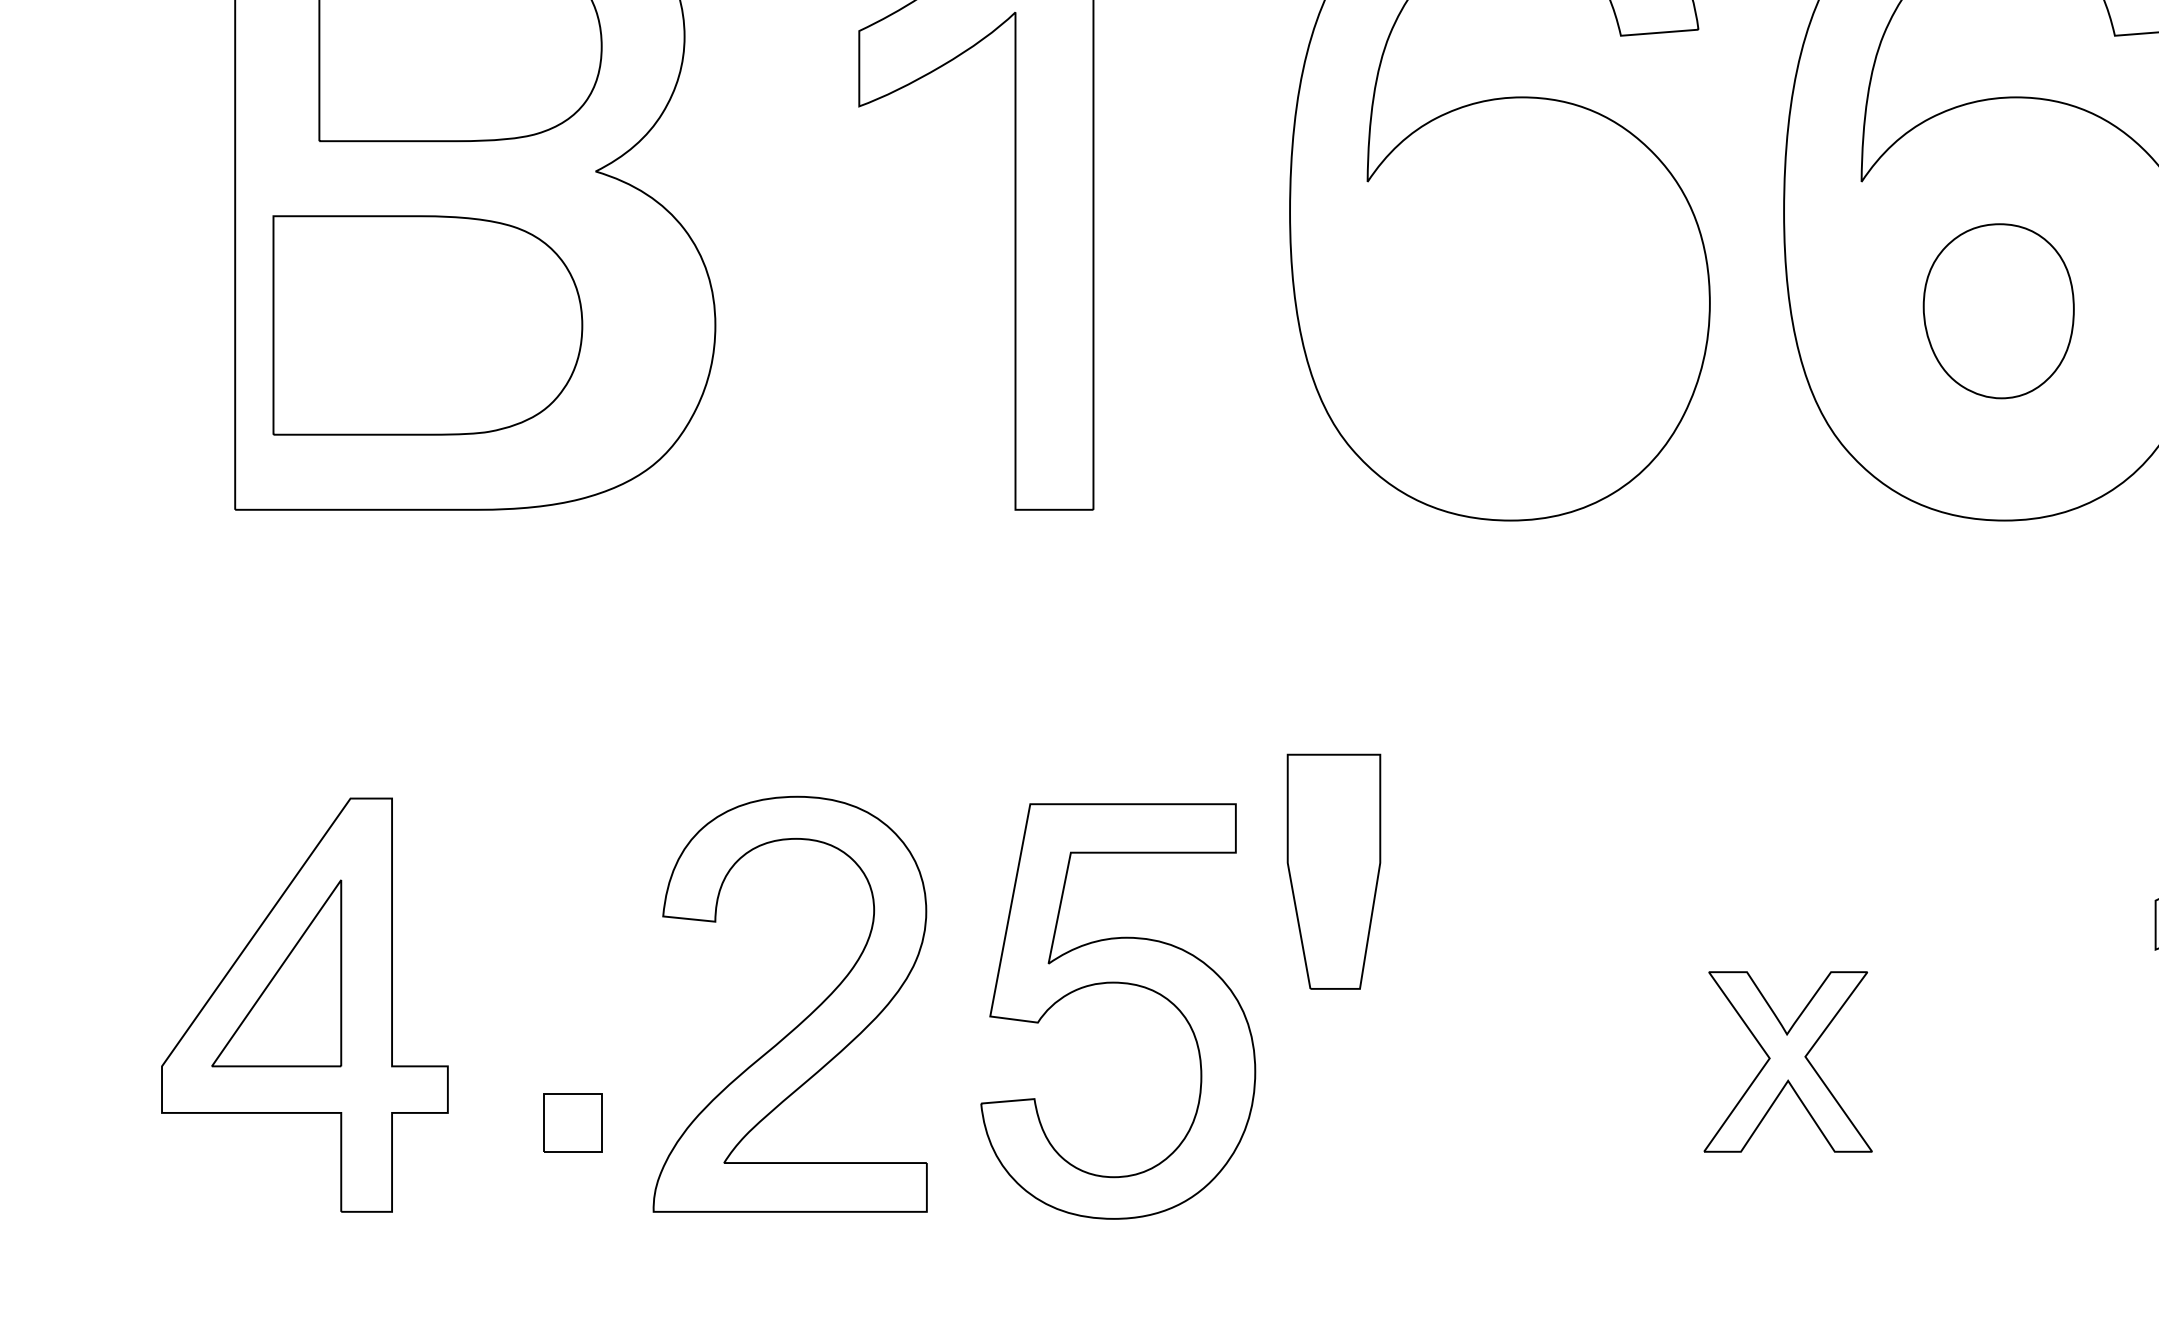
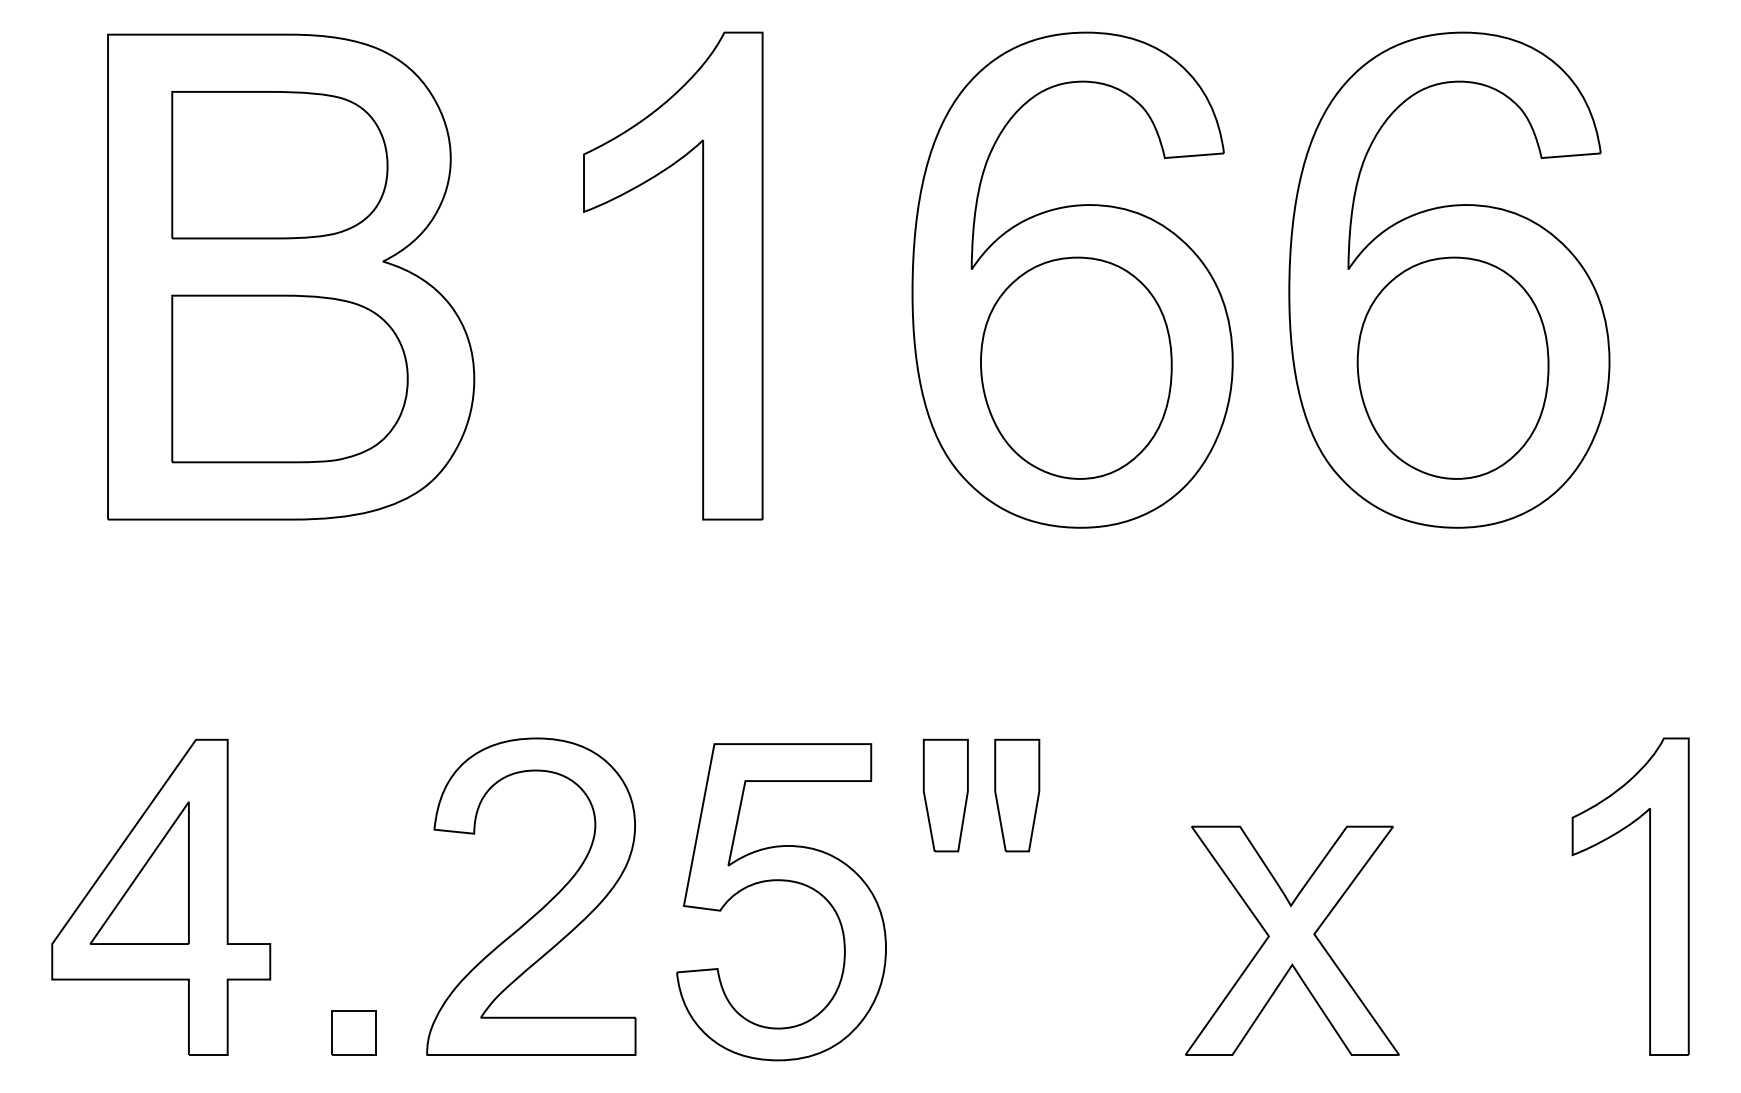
part: (1505, 310) -> (1076, 367), added
part: (1998, 310) -> (1452, 367), size x1.67
part: (427, 324) -> (289, 378), moved
part: (1333, 871) -> (945, 795), size x0.62
part: (1427, 871) -> (1017, 795), added
part: (1788, 1061) -> (1292, 940), size x1.67
part: (572, 1122) -> (353, 1032), moved

